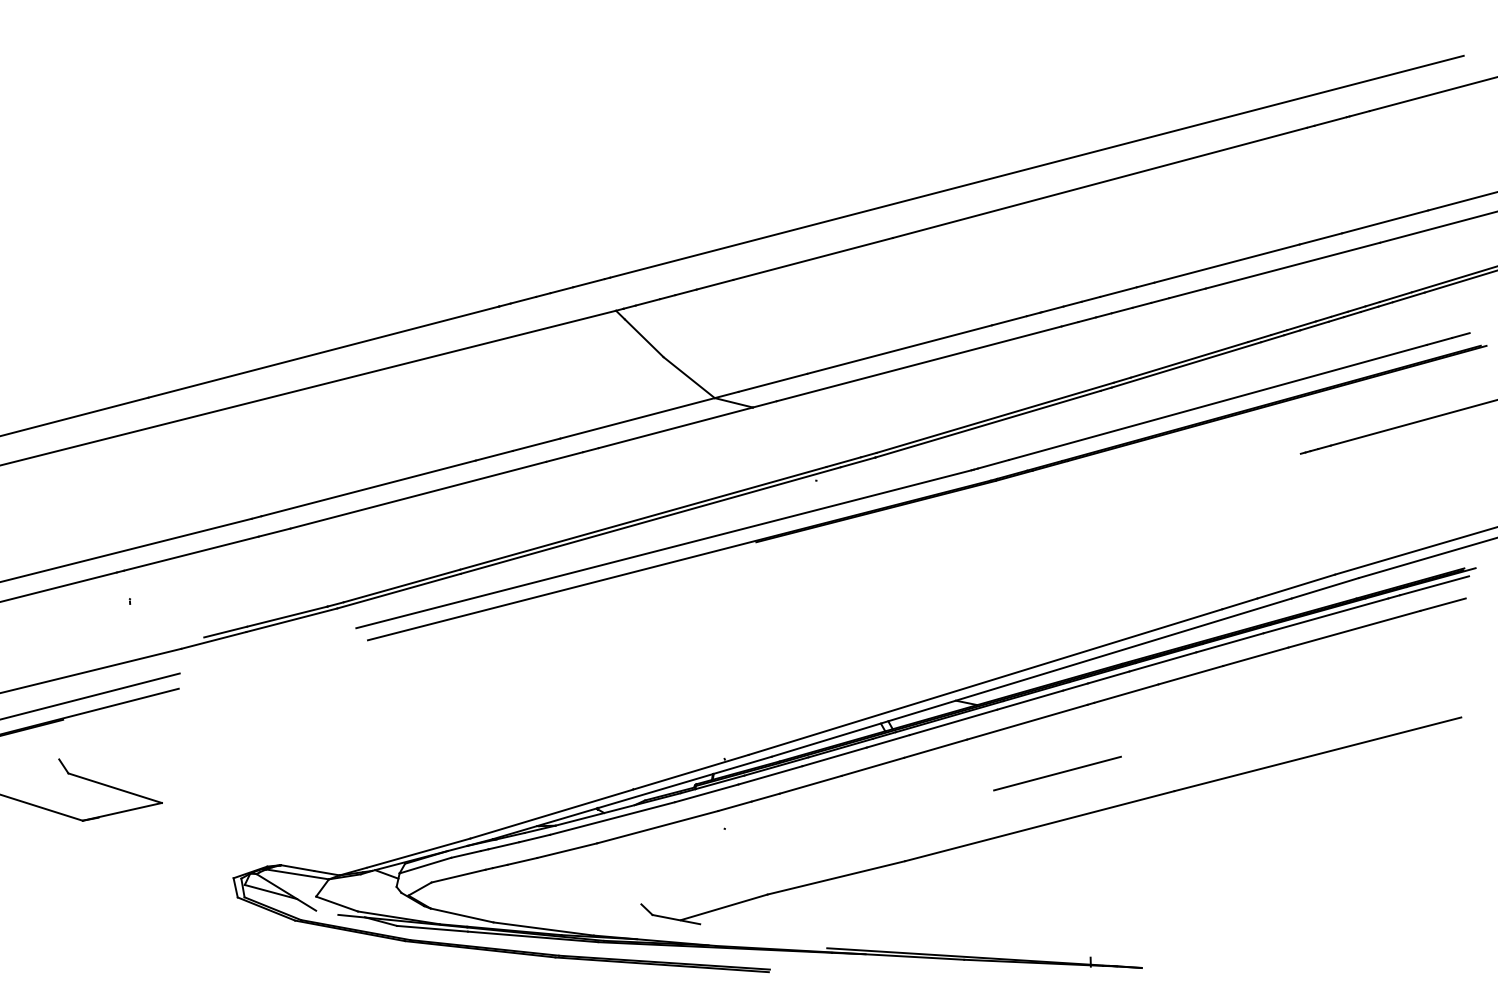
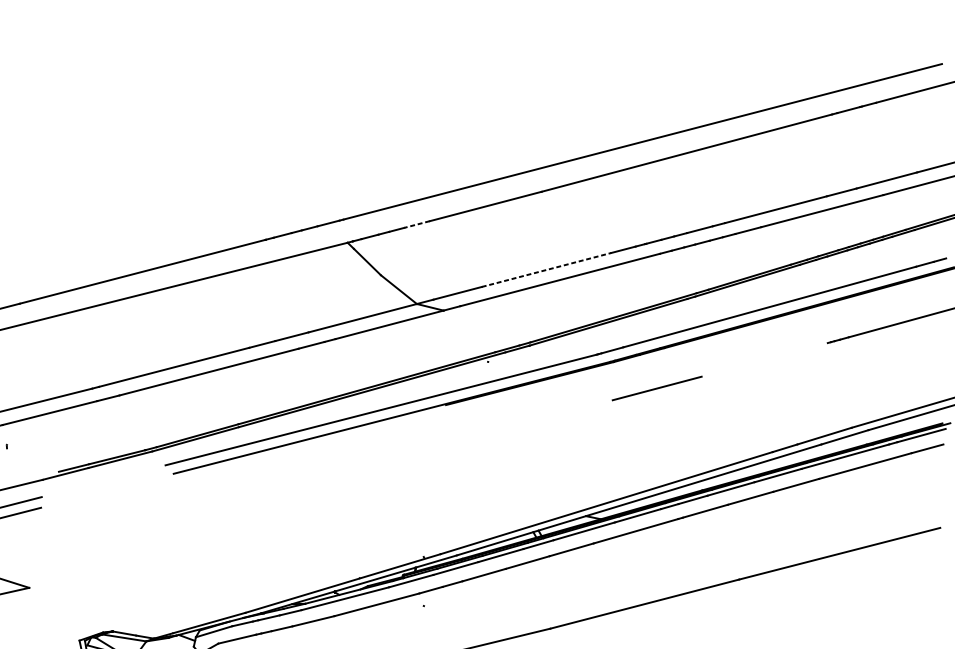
line: (715, 284) -> (417, 224), solid -> dashed
line: (900, 349) -> (547, 269), solid -> dashed
line: (1057, 773) -> (657, 388), moved

